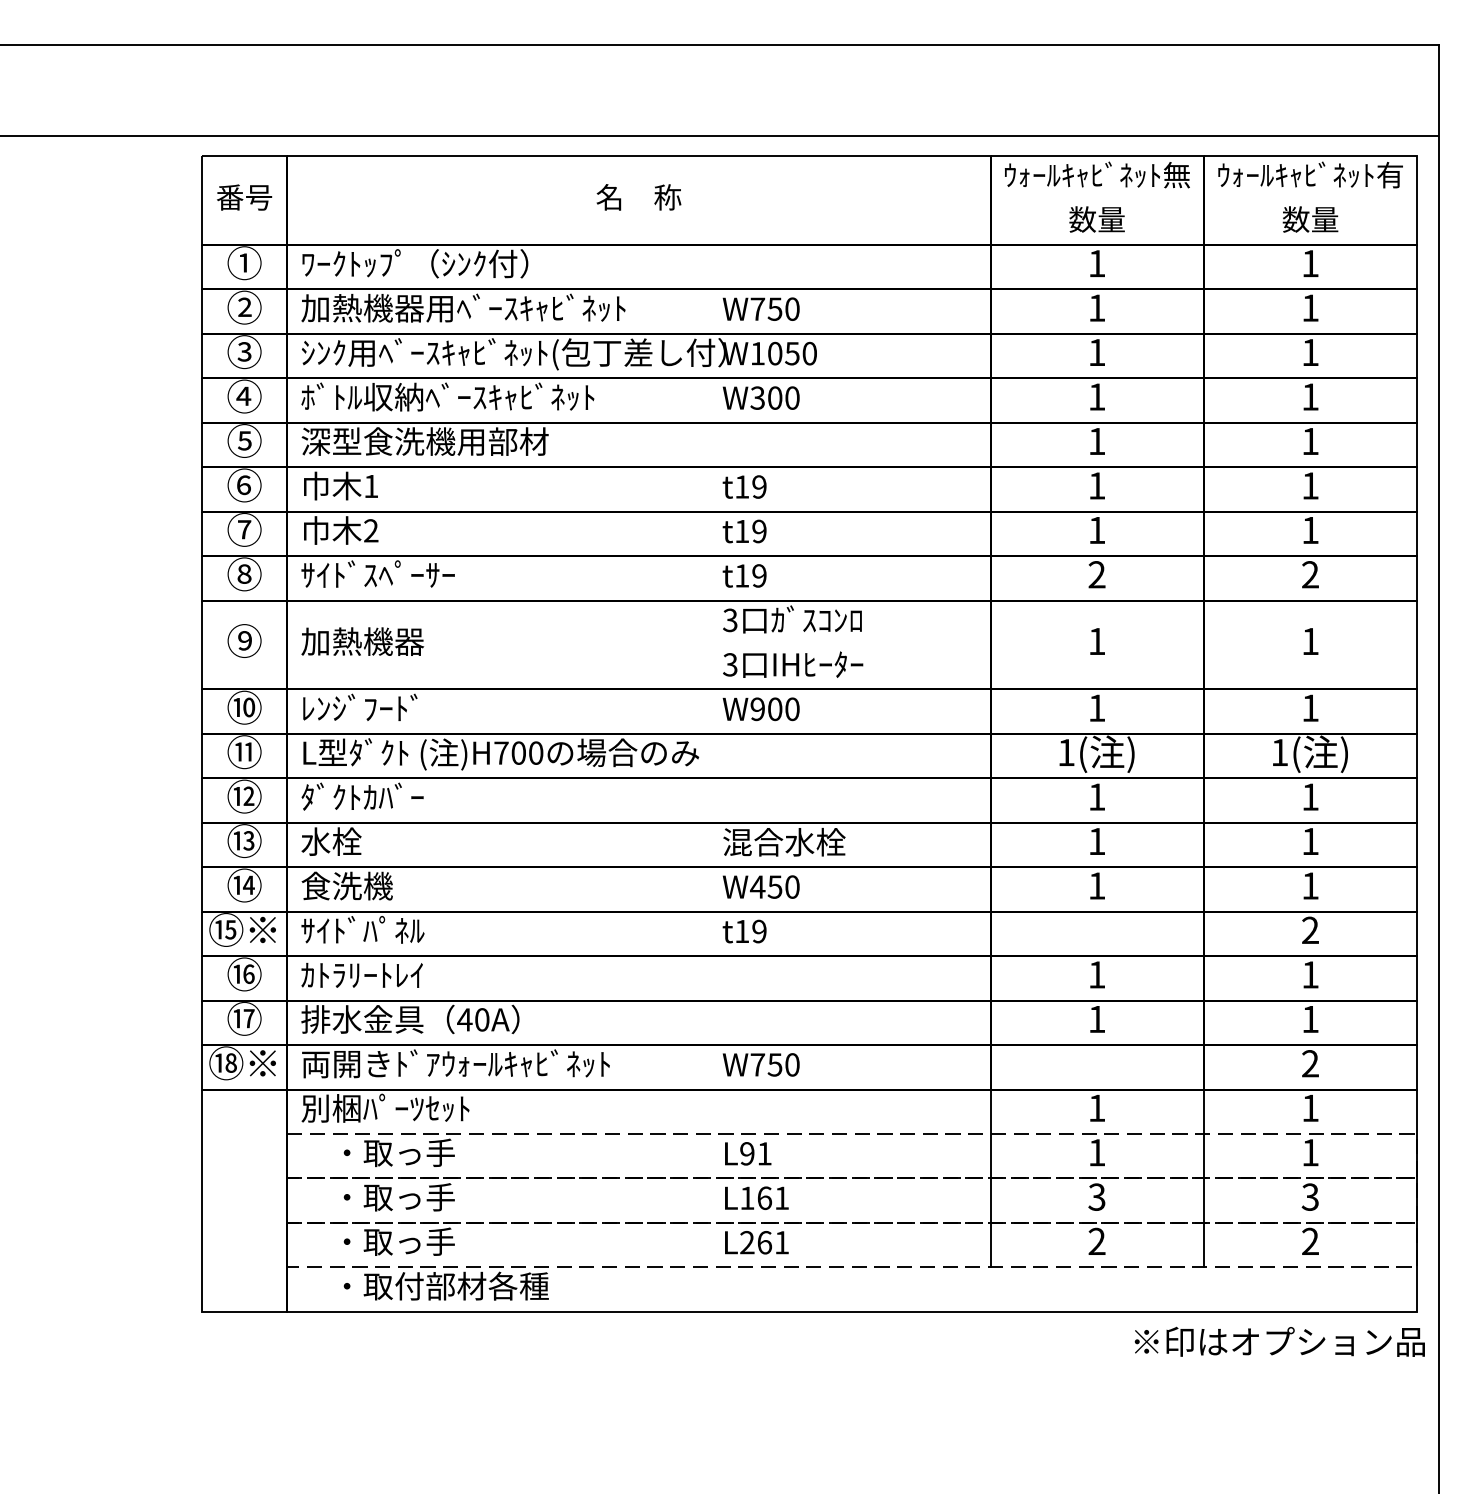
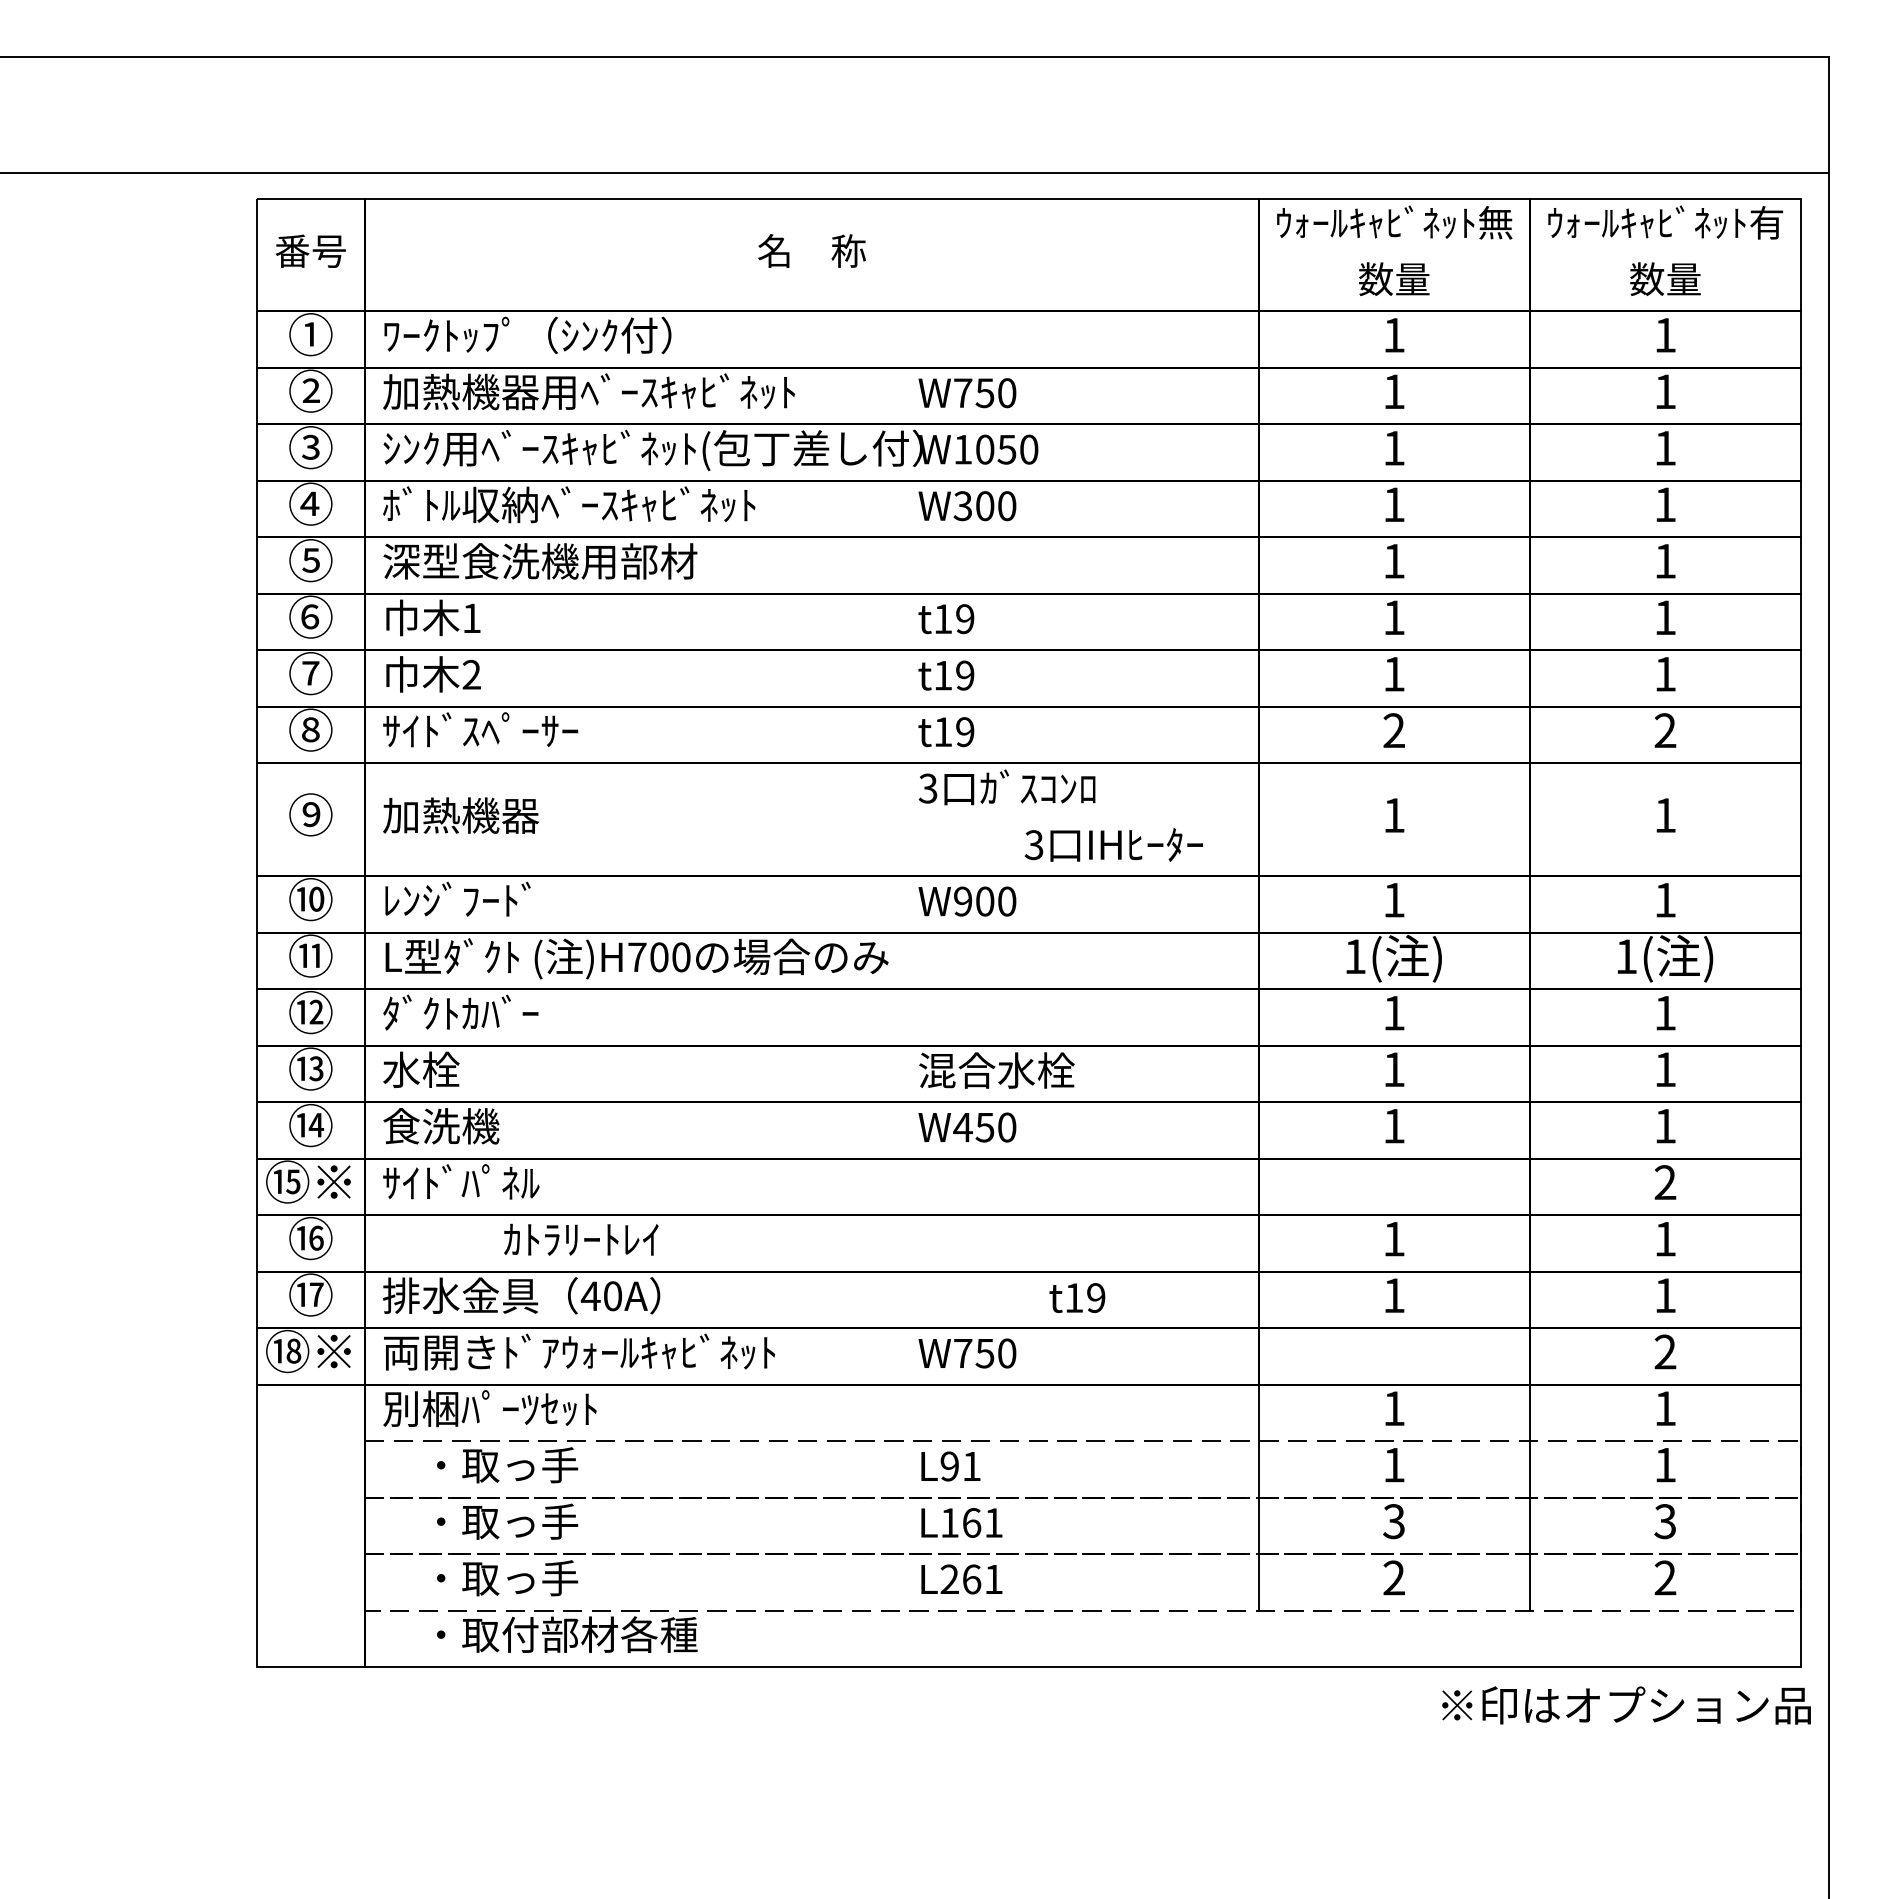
text: (792, 664) -> (1113, 844), moved
text: (744, 931) -> (1077, 1297), moved
text: (362, 975) -> (581, 1239), moved

